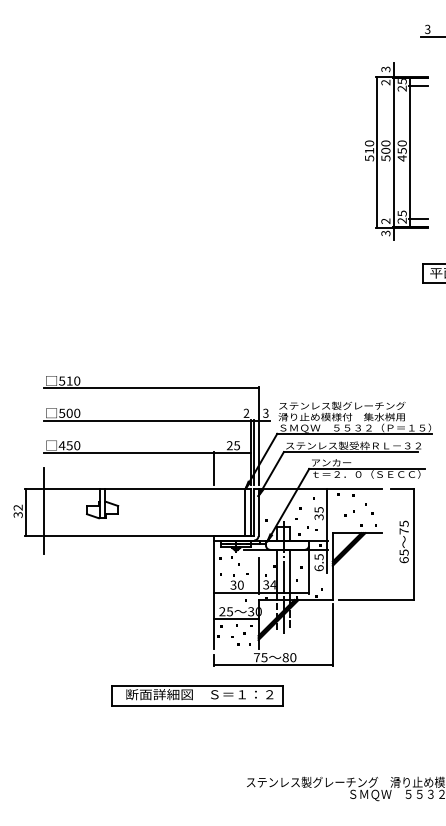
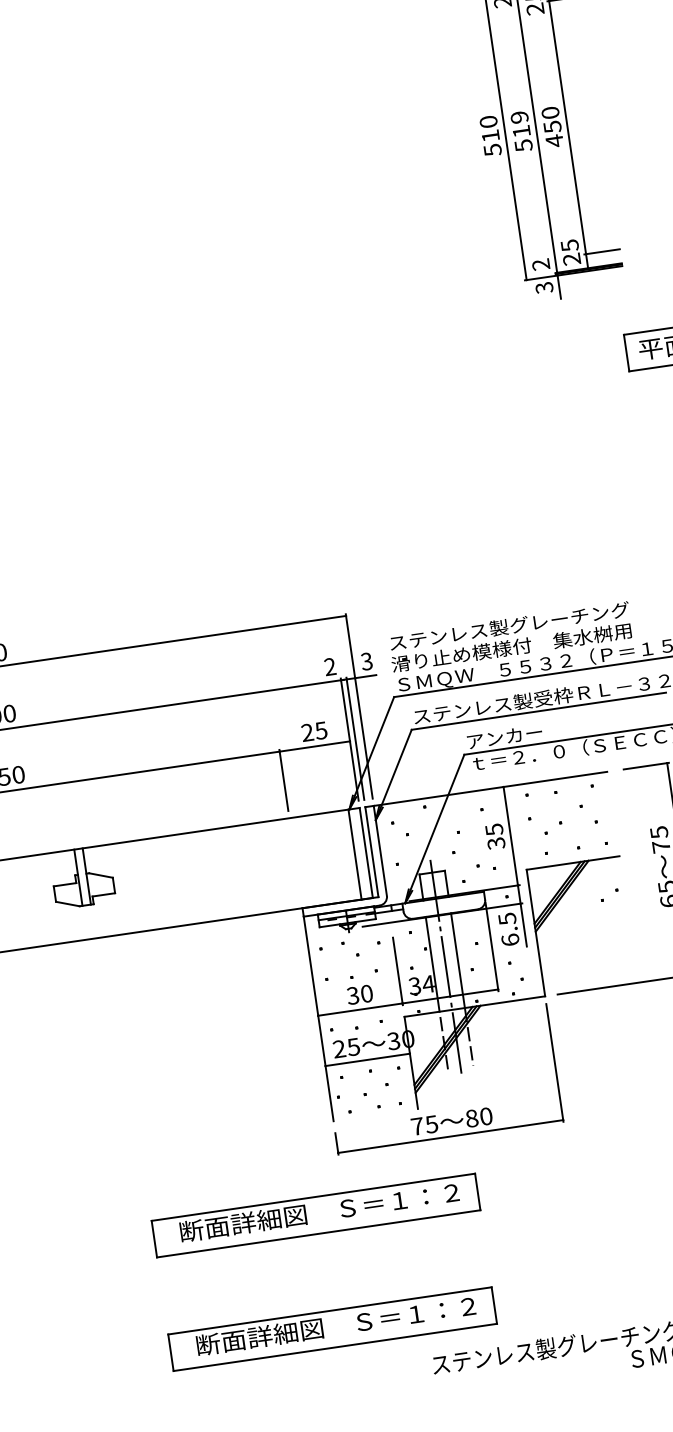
text: (385, 146) -> (519, 123), 500 -> 519
part: (373, 552) -> (609, 895), added
part: (197, 755) -> (331, 1328), added

